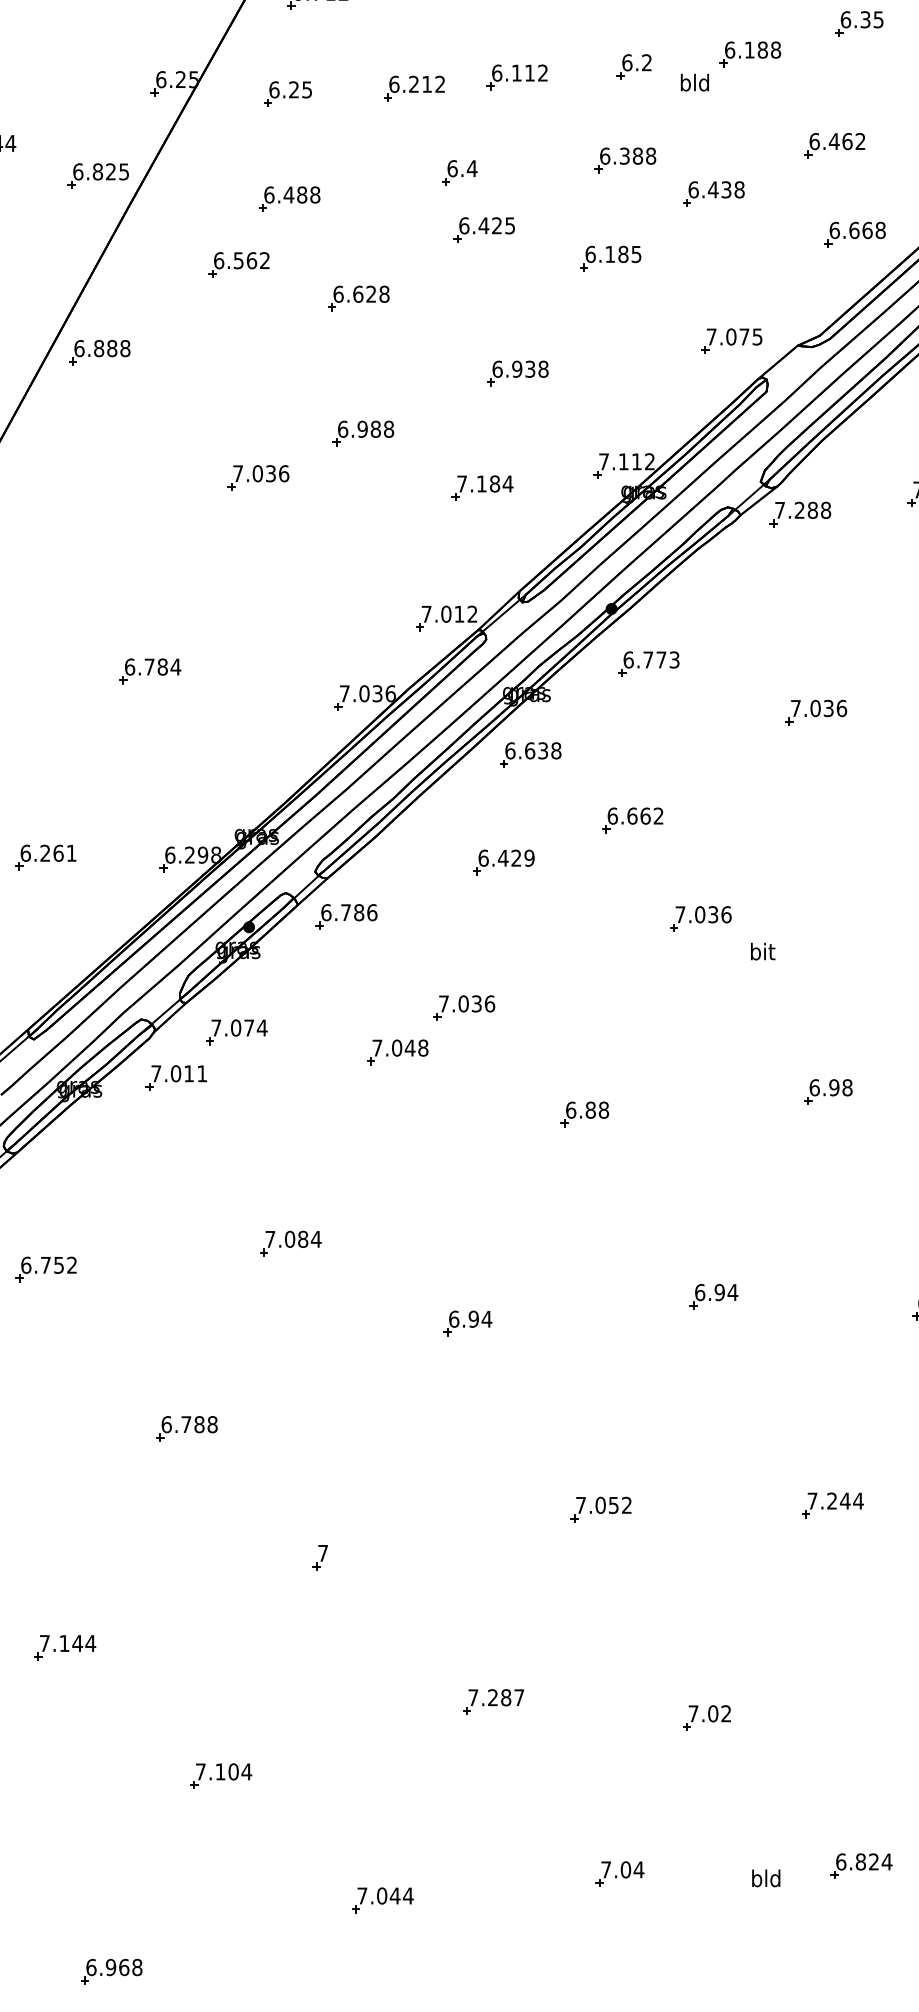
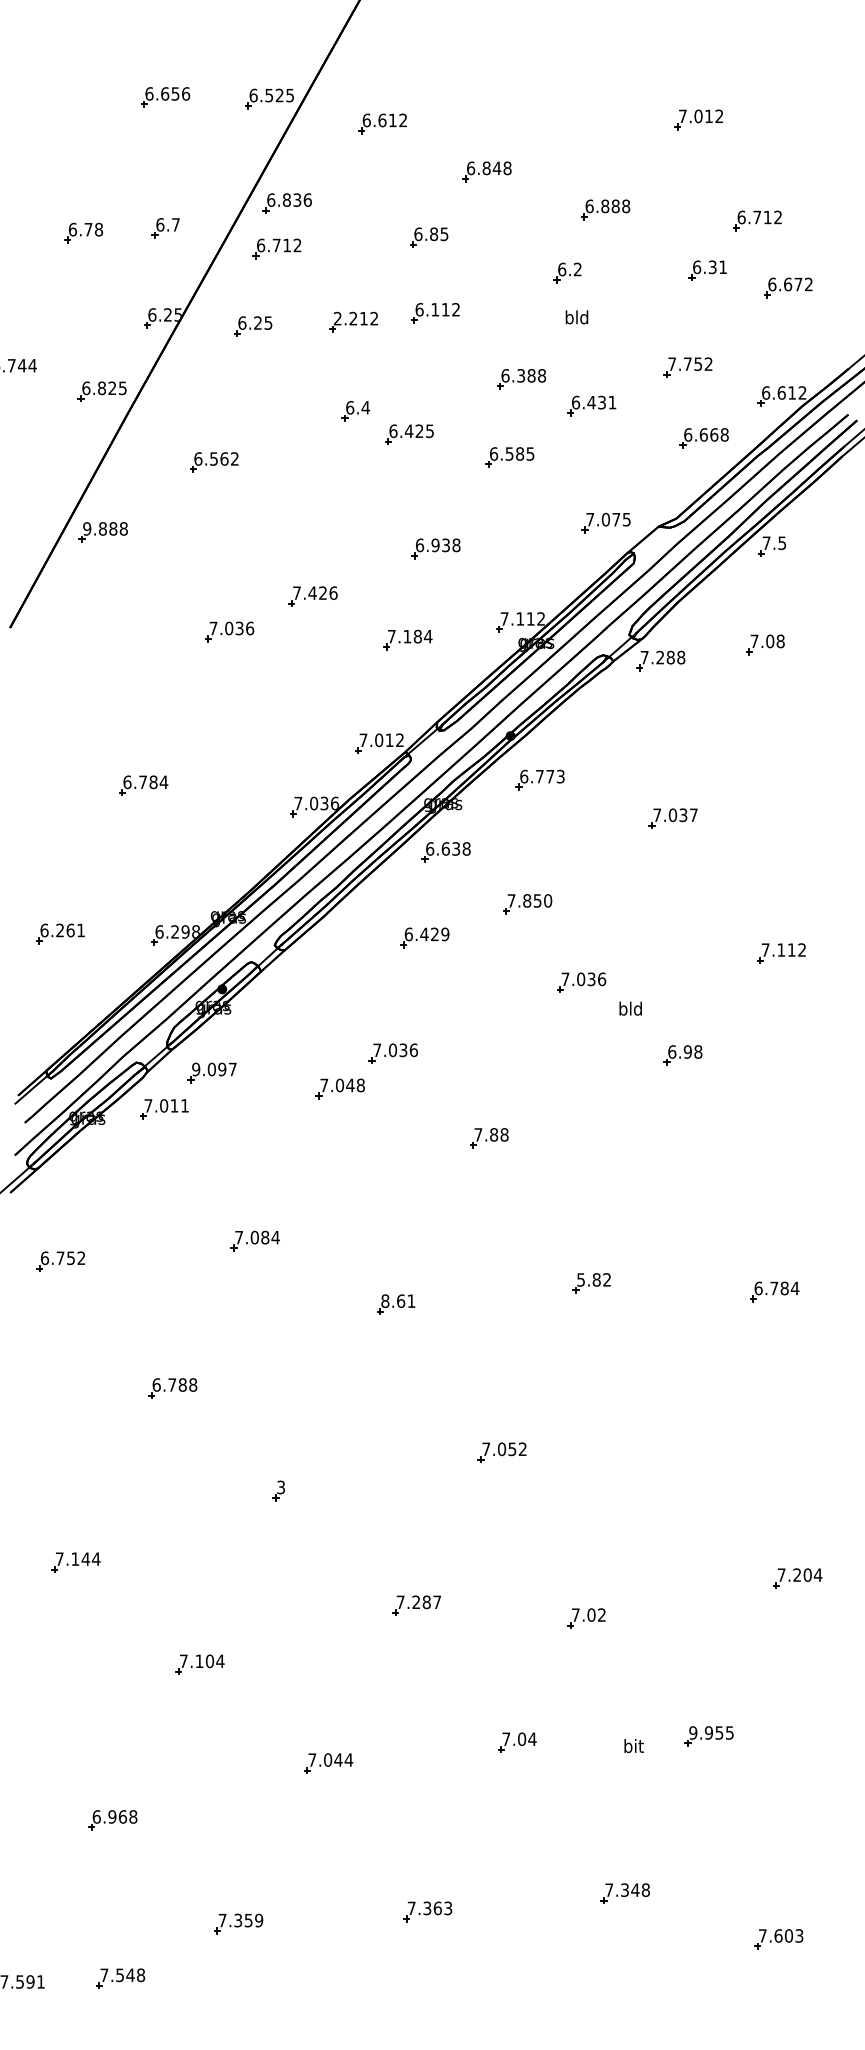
text: (877, 20) -> (722, 267), 6.35 -> 6.31
part: (749, 53) -> (620, 294), removed
part: (634, 66) -> (567, 272), moved
text: (393, 84) -> (337, 318), 6.212 -> 2.212
text: (831, 141) -> (685, 364), 6.462 -> 7.752
part: (459, 173) -> (355, 411), moved
text: (739, 189) -> (612, 402), 6.438 -> 6.431
part: (289, 198) -> (254, 409), removed
text: (610, 253) -> (509, 453), 6.185 -> 6.585
part: (358, 297) -> (309, 488), removed
text: (79, 348) -> (87, 528), 6.888 -> 9.888
text: (366, 428) -> (315, 592), 6.988 -> 7.426
text: (841, 708) -> (693, 815), 7.036 -> 7.037
text: (635, 815) -> (529, 900), 6.662 -> 7.850
part: (346, 916) -> (299, 980), removed
text: (762, 951) -> (630, 1008), bit -> bld
text: (239, 1028) -> (214, 1069), 7.074 -> 9.097
part: (827, 1092) -> (682, 1055), moved
text: (571, 1109) -> (478, 1134), 6.88 -> 7.88
text: (716, 1291) -> (594, 1279), 6.94 -> 5.82
text: (470, 1318) -> (398, 1300), 6.94 -> 8.61
part: (832, 1505) -> (686, 1449), removed
text: (322, 1553) -> (280, 1487), 7 -> 3
text: (864, 1861) -> (711, 1732), 6.824 -> 9.955
text: (766, 1878) -> (633, 1746), bld -> bit

